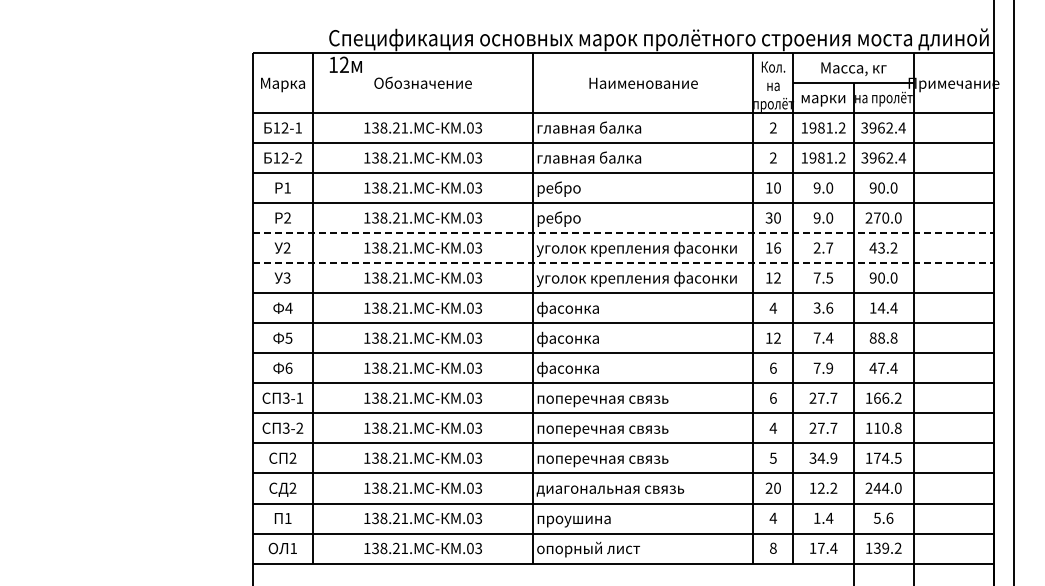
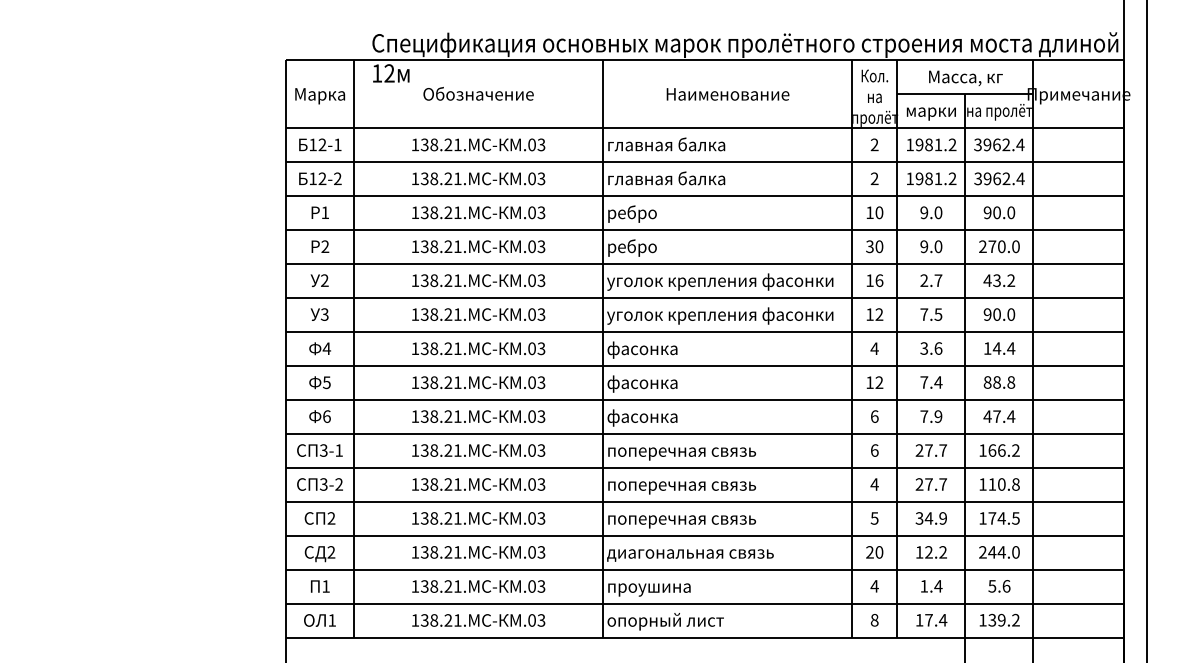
line: (623, 233) -> (705, 264), dashed -> solid
line: (623, 263) -> (705, 298), dashed -> solid

